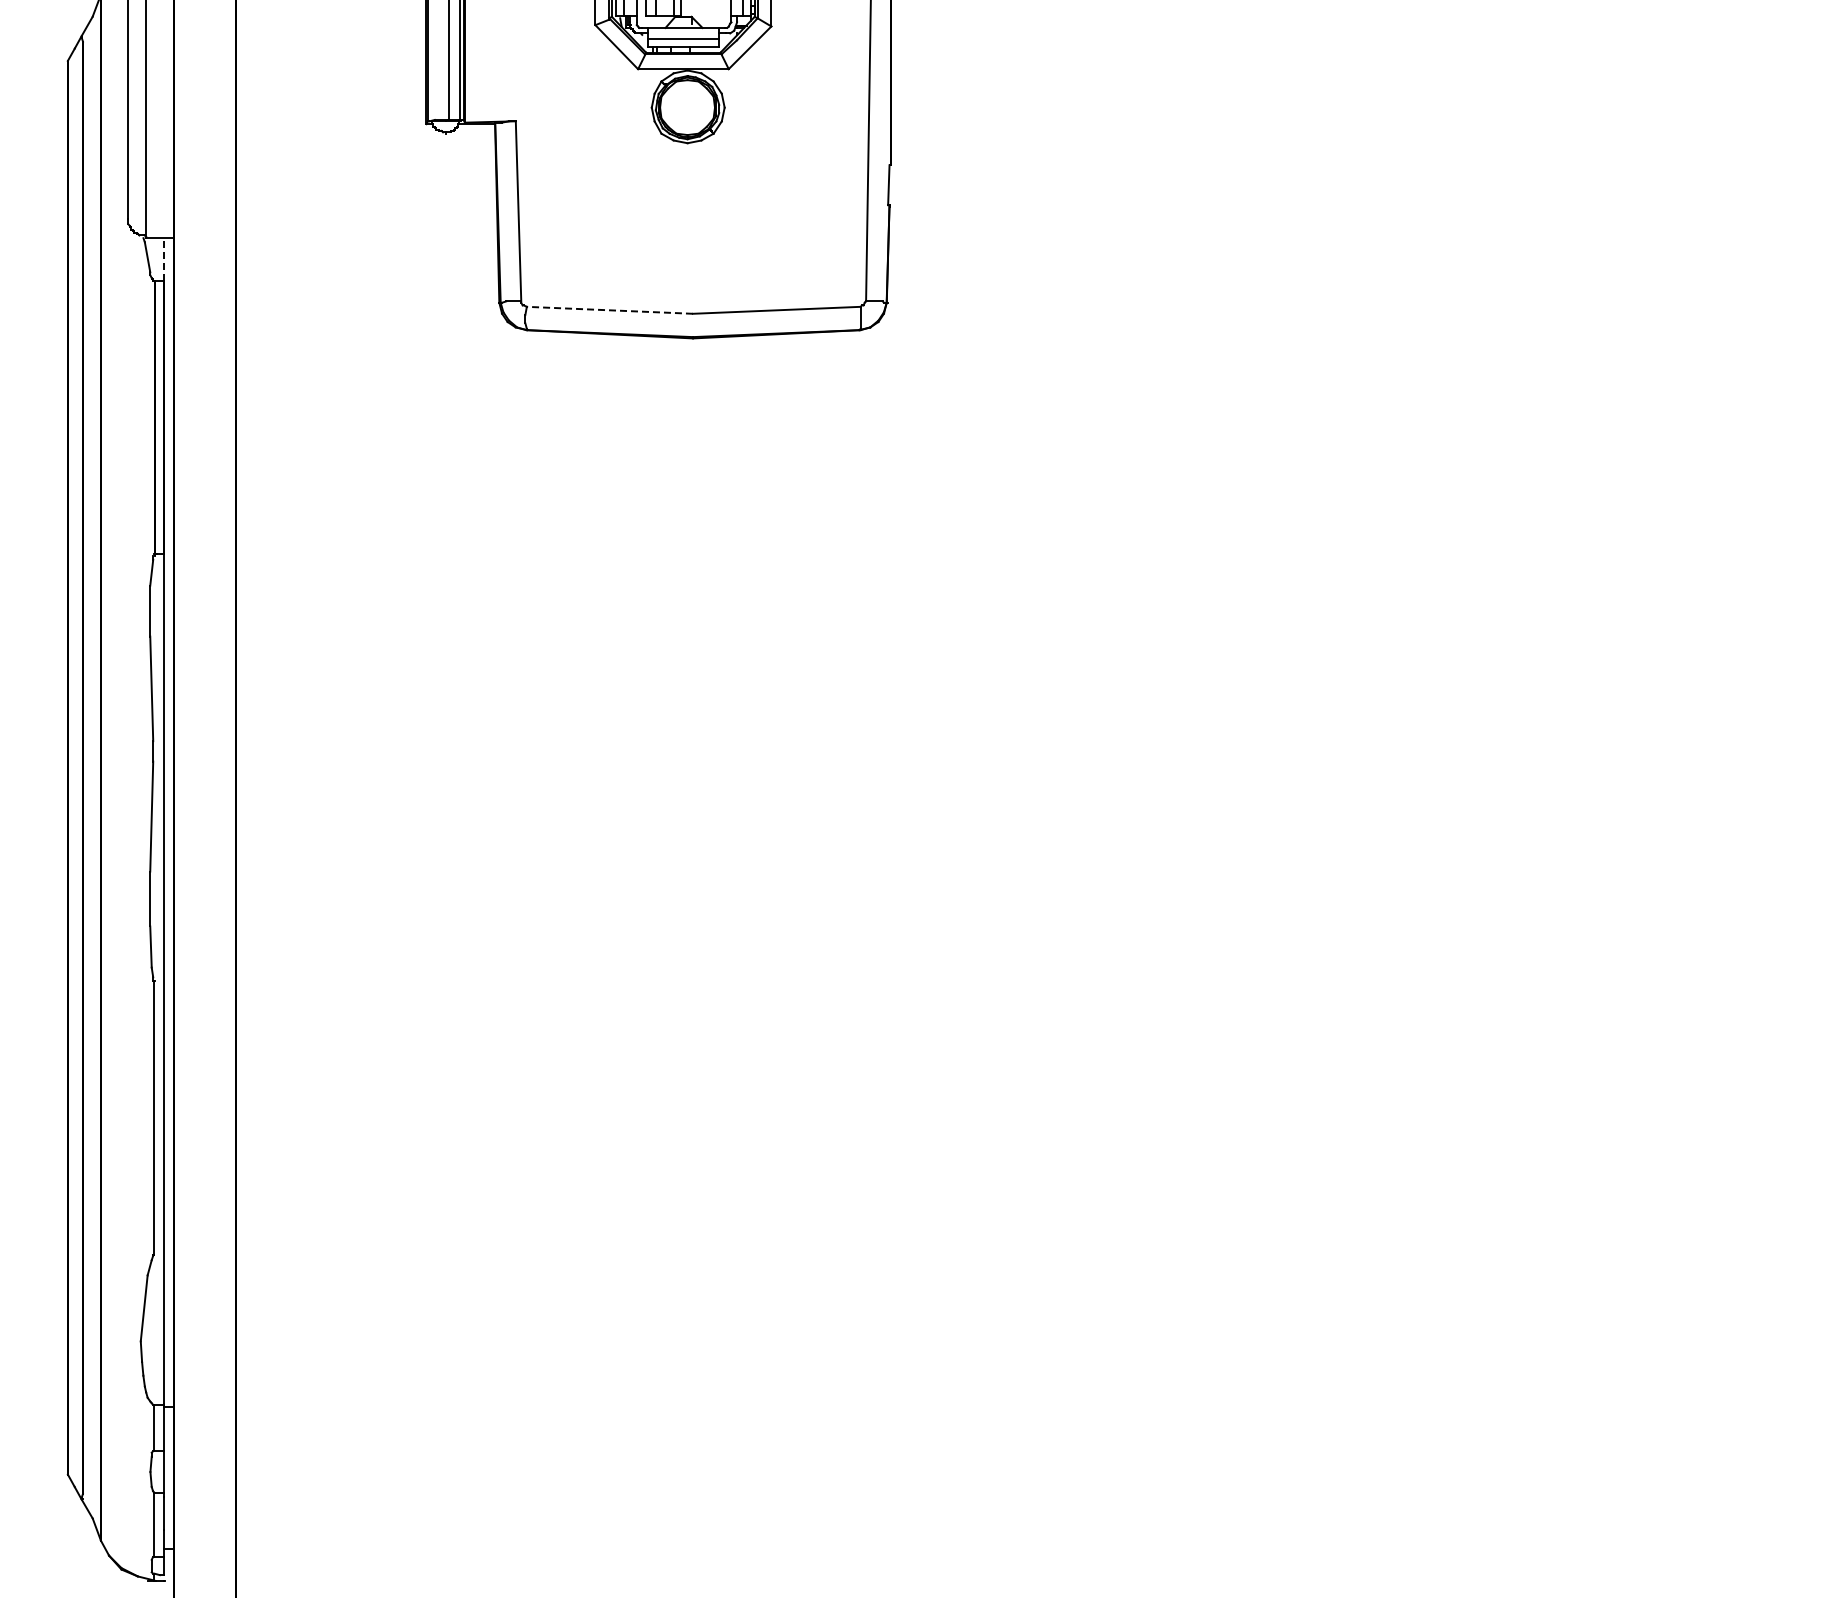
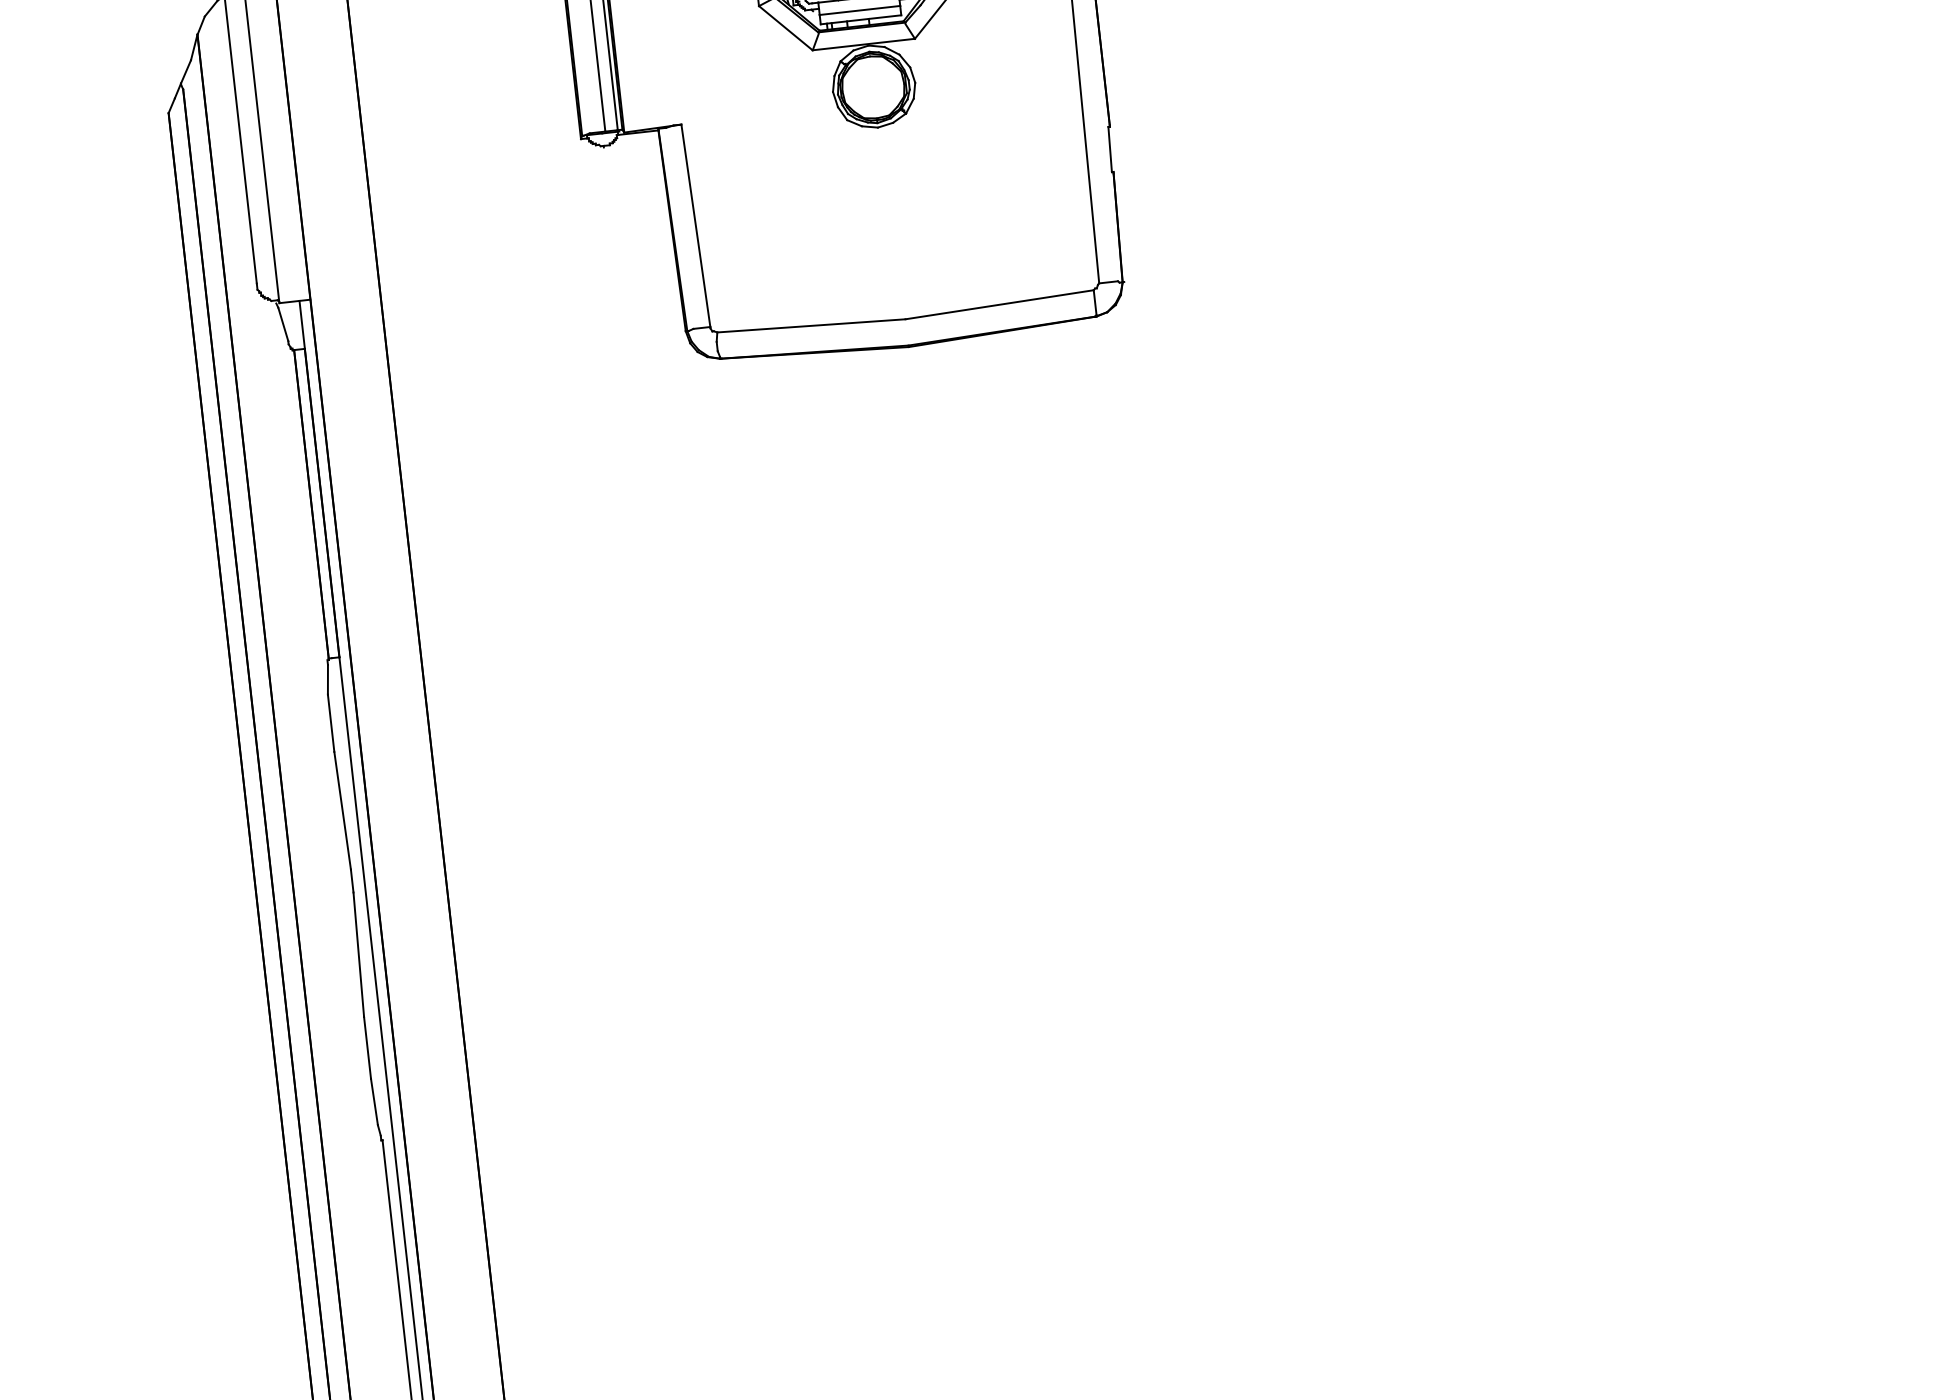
line: (164, 259) -> (302, 324), dashed -> solid
line: (609, 310) -> (810, 326), dashed -> solid

